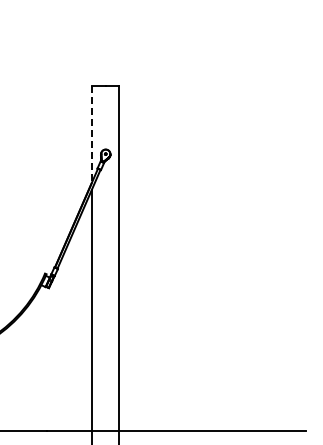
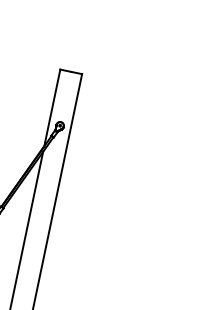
line: (91, 134) -> (52, 107), dashed -> solid

